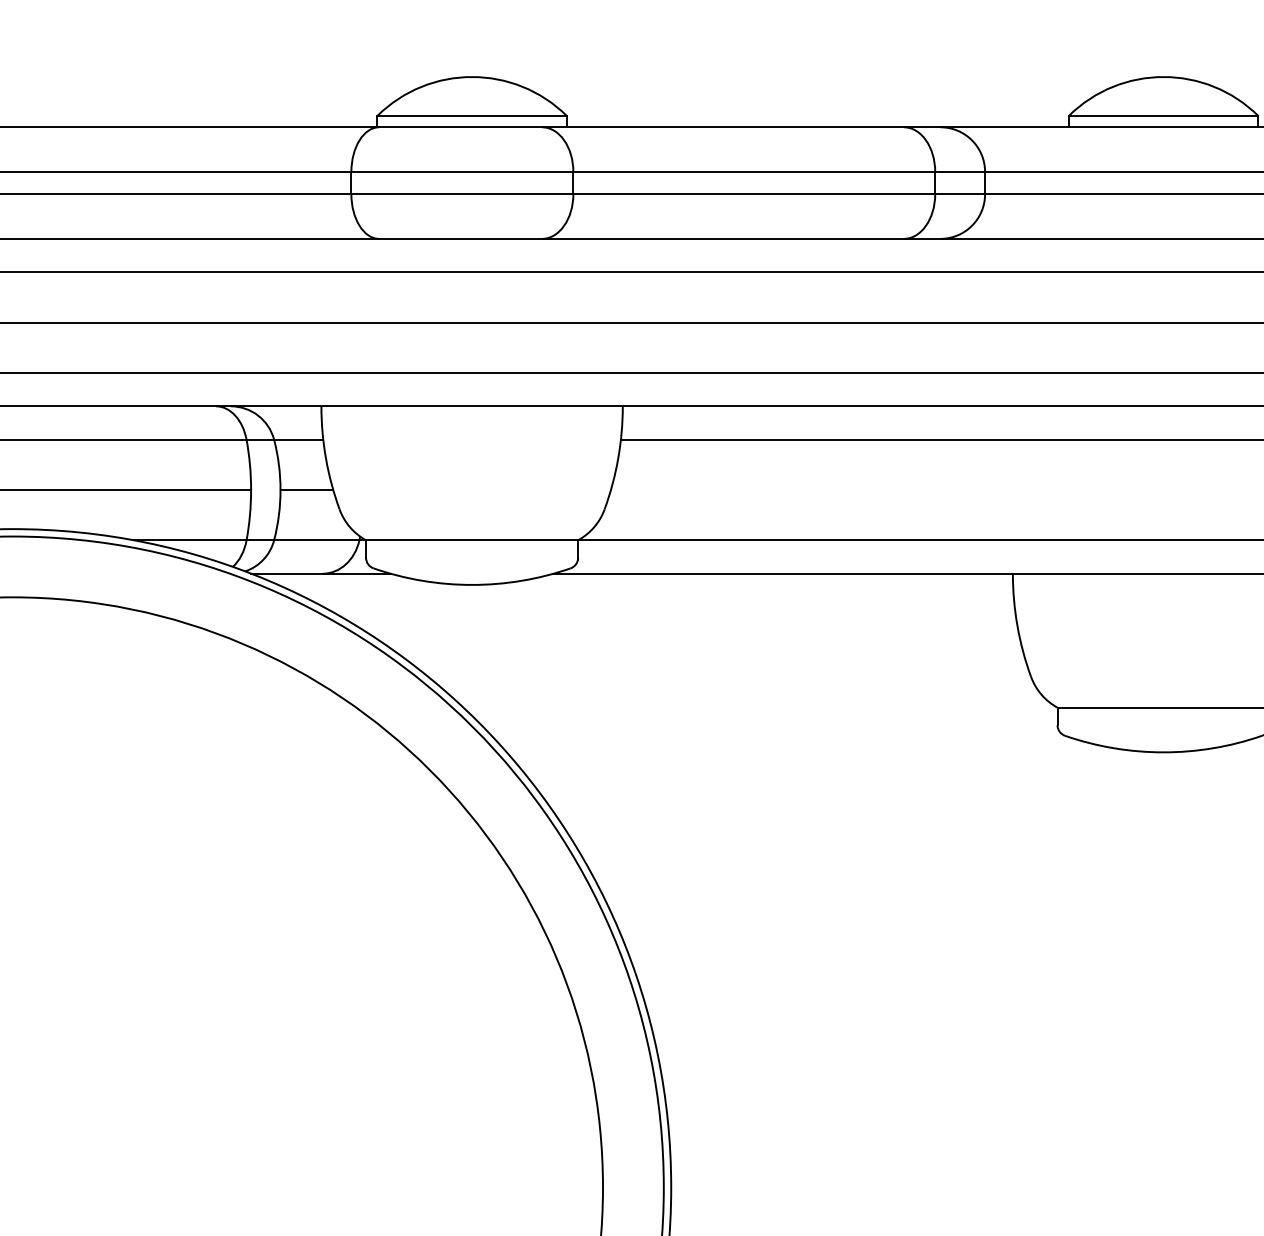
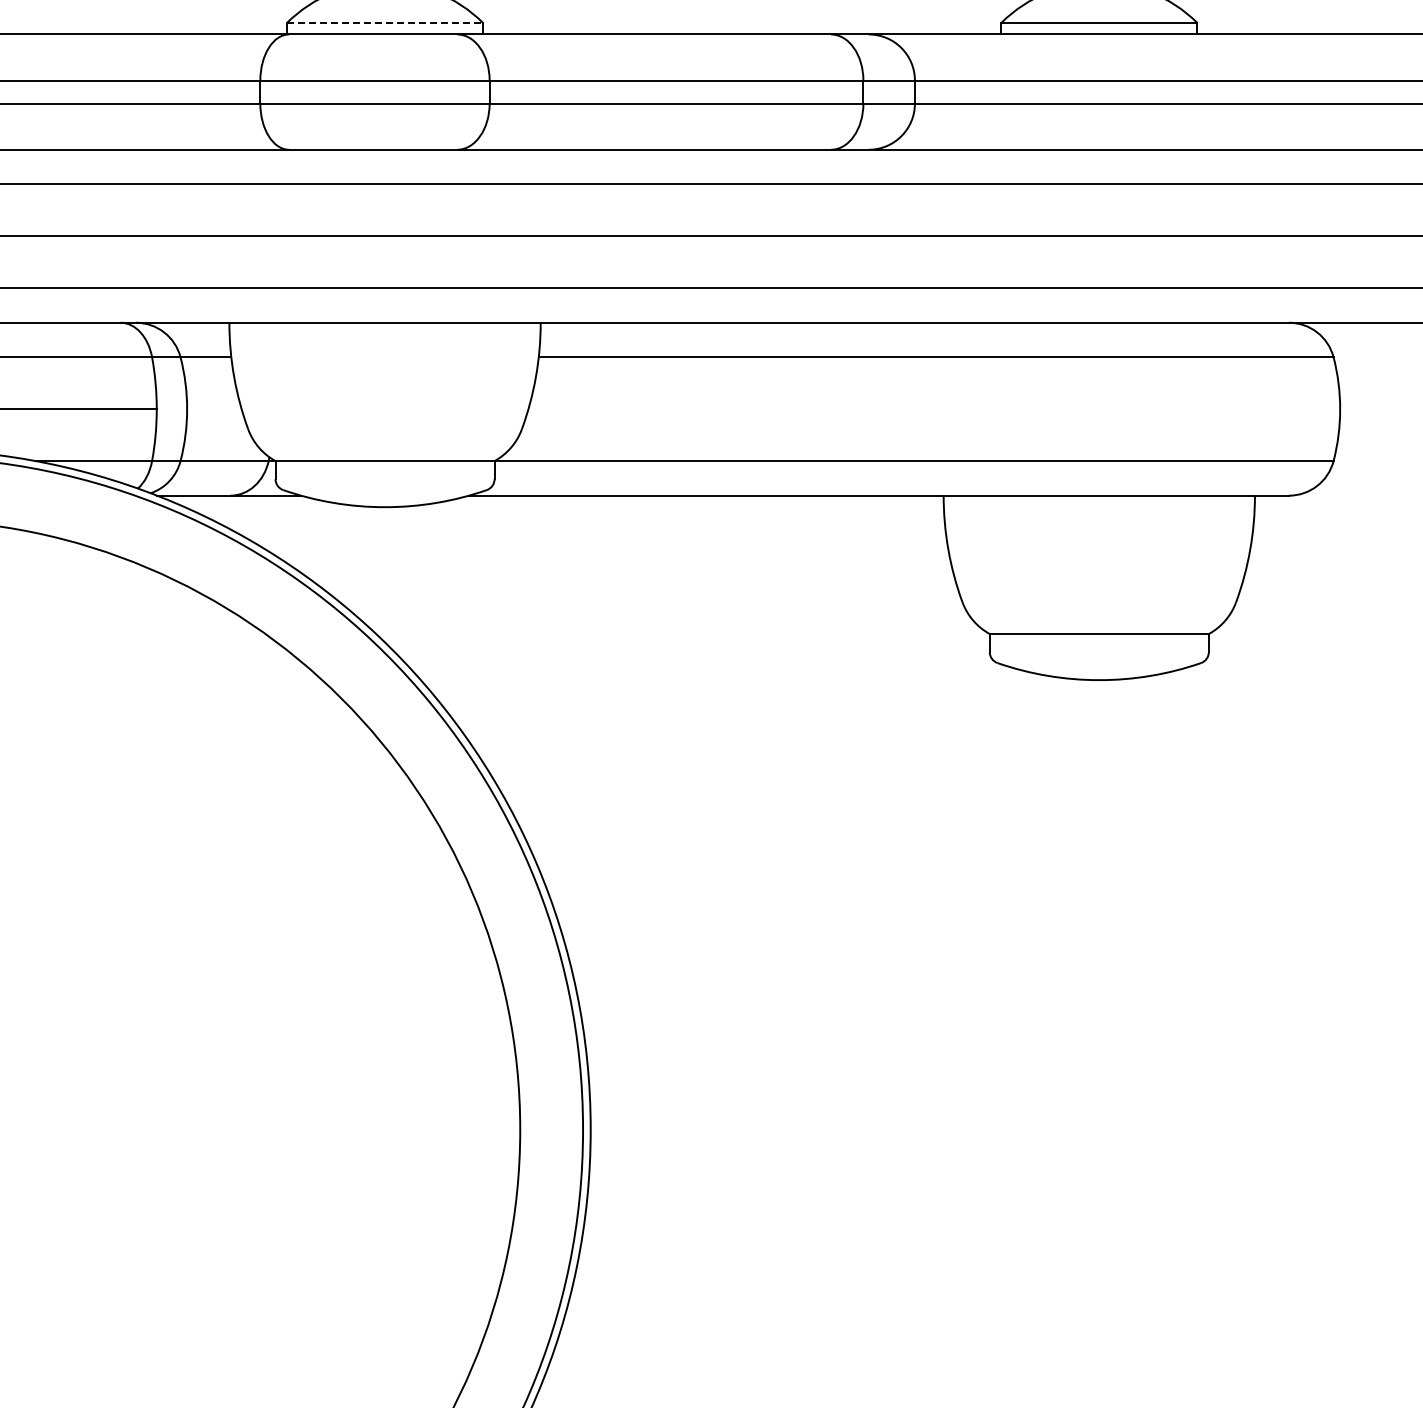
line: (472, 115) -> (385, 22), solid -> dashed
line: (306, 490) -> (214, 409), removed

